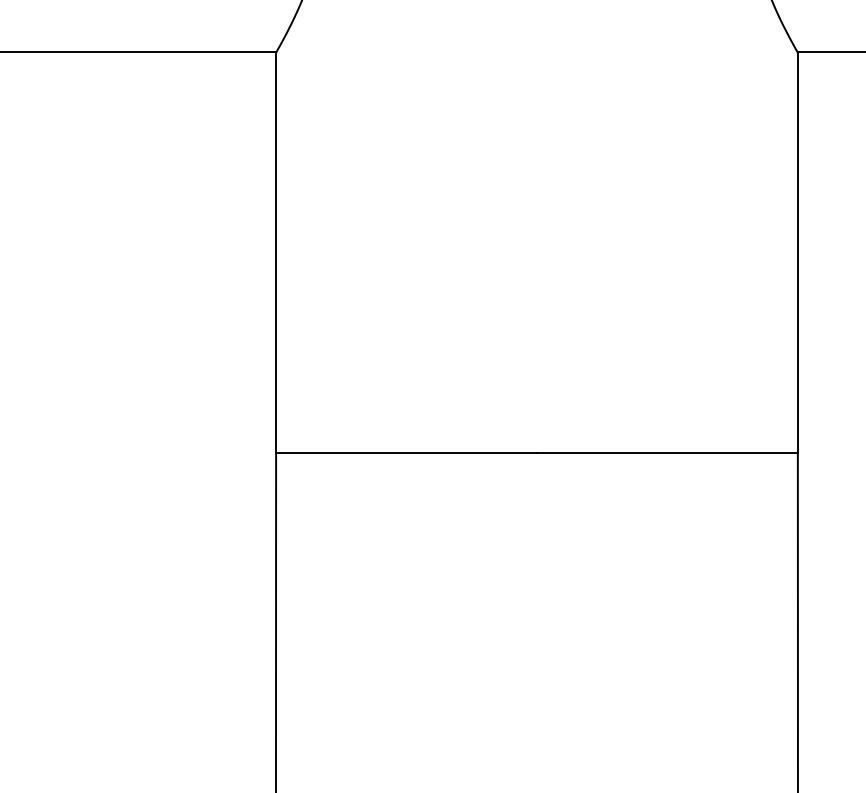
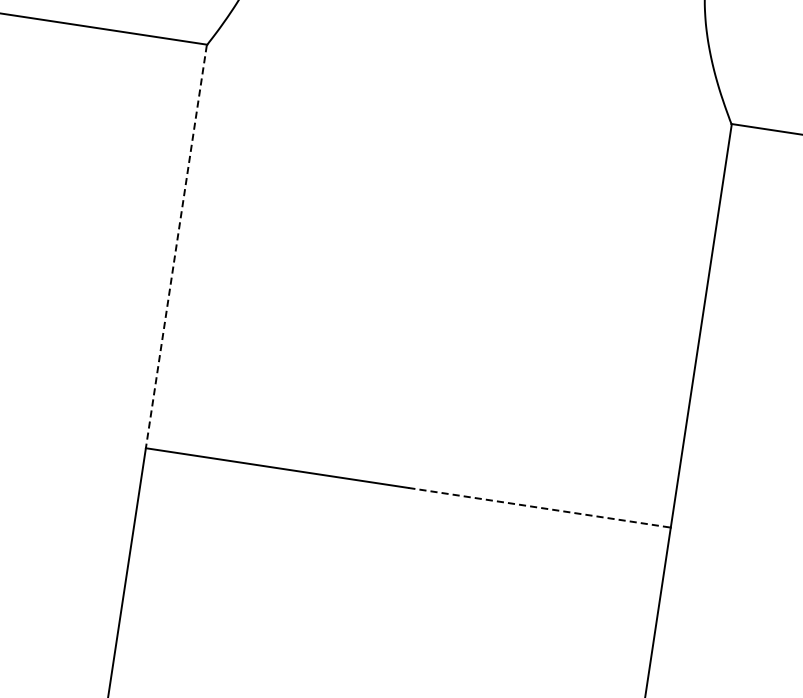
line: (276, 253) -> (176, 247), solid -> dashed
line: (667, 453) -> (539, 508), solid -> dashed

